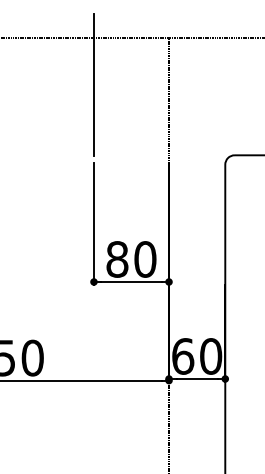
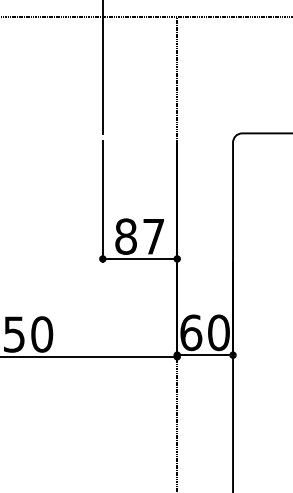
text: (145, 259) -> (153, 236), 80 -> 87

